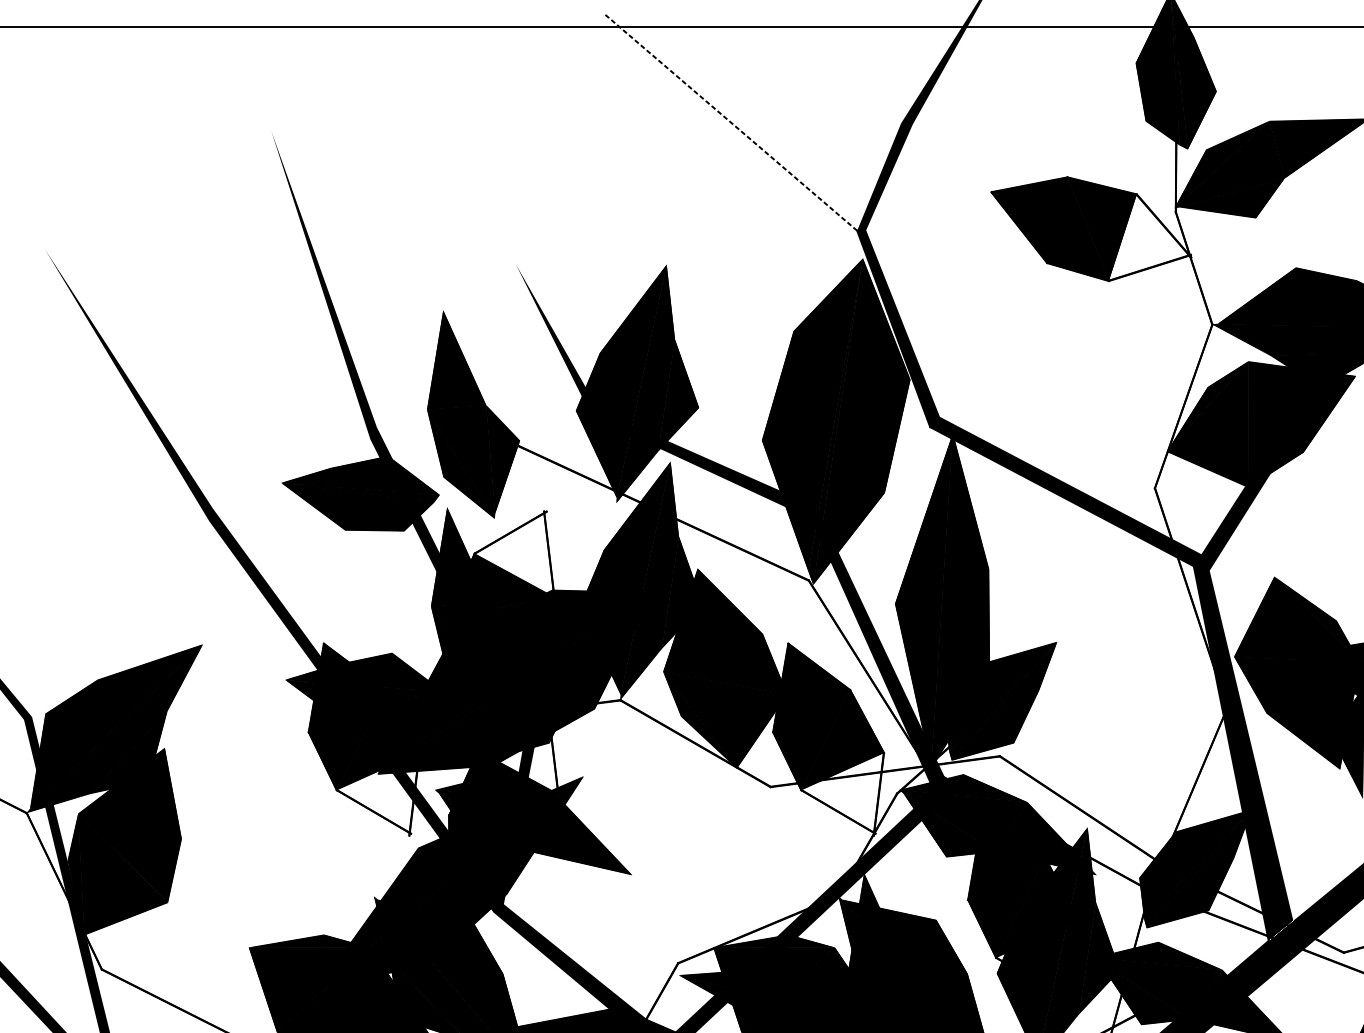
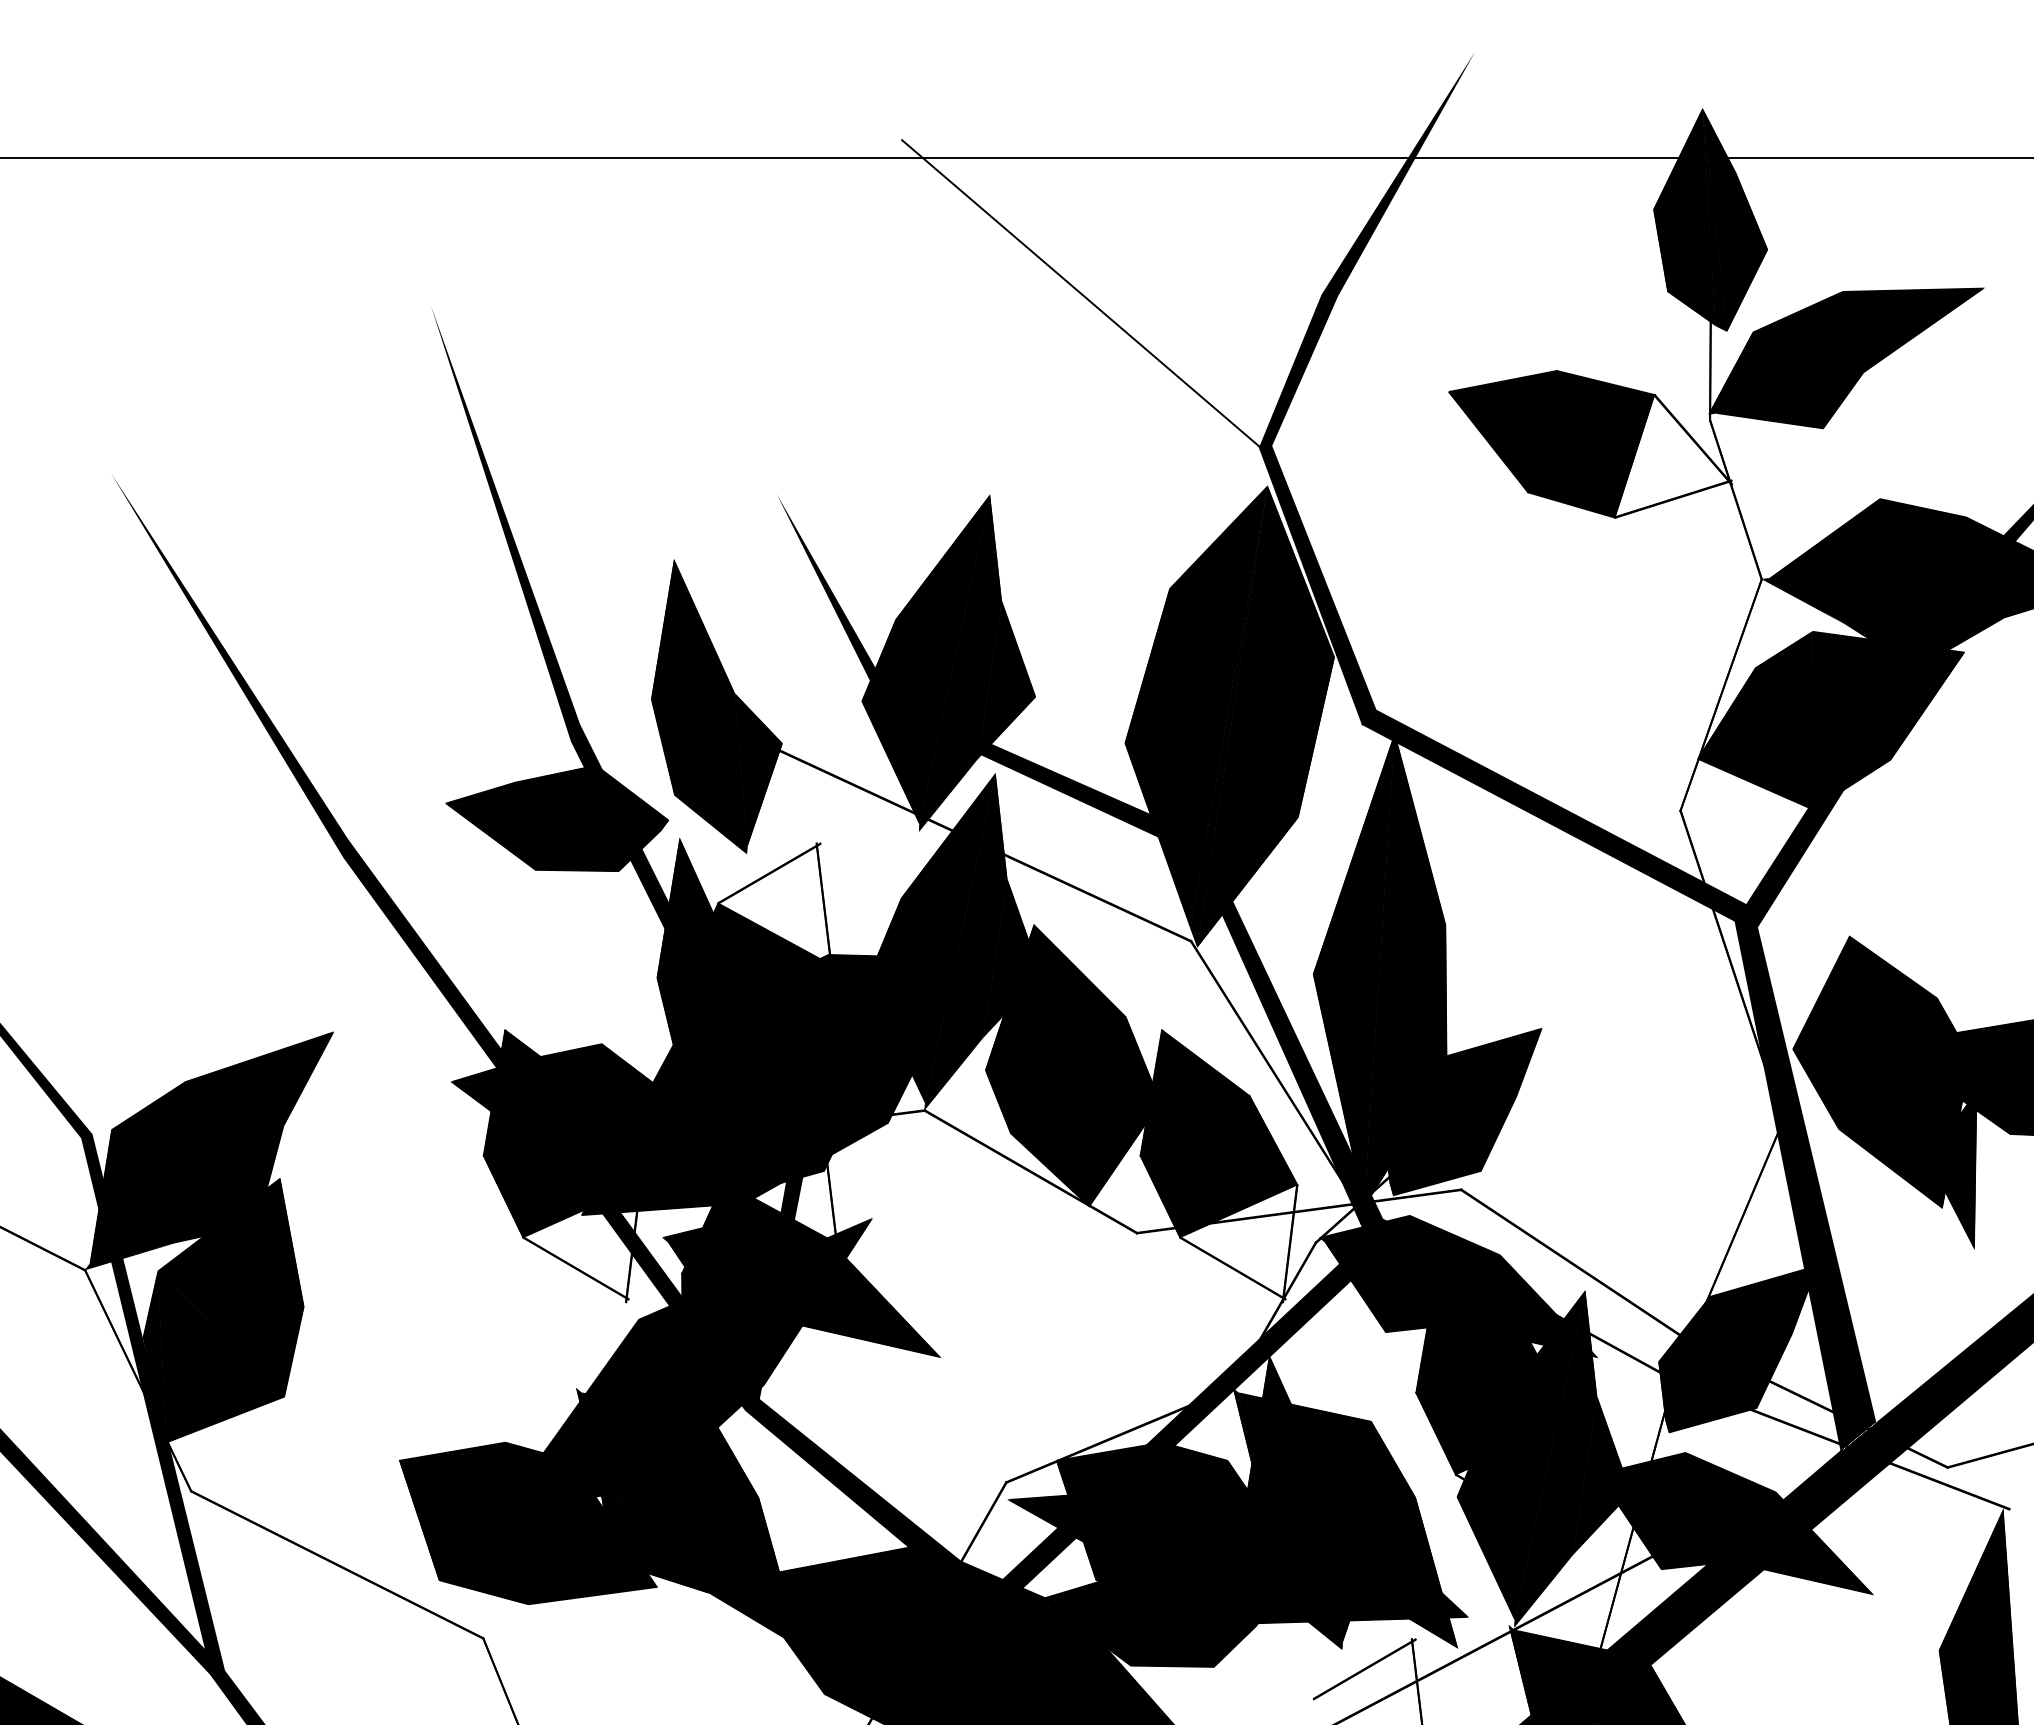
line: (730, 122) -> (1080, 293), dashed -> solid

